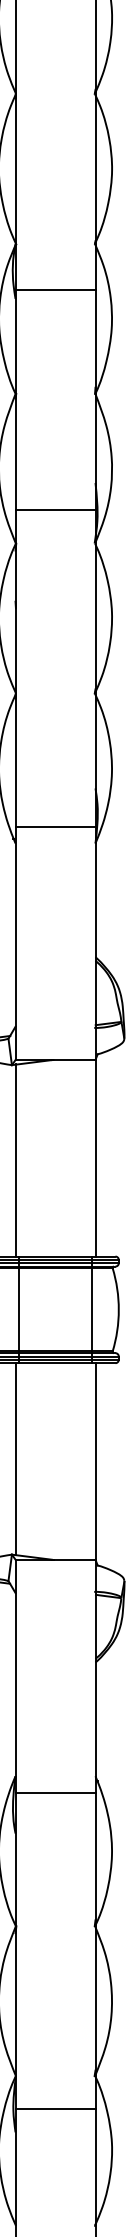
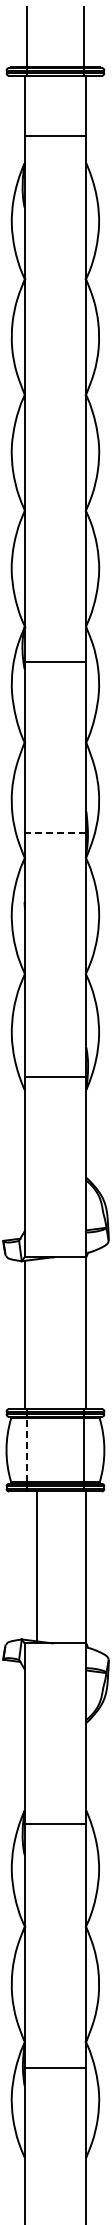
line: (55, 510) -> (55, 832), solid -> dashed
line: (19, 1308) -> (27, 1449), solid -> dashed
line: (15, 1458) -> (36, 1565), moved

